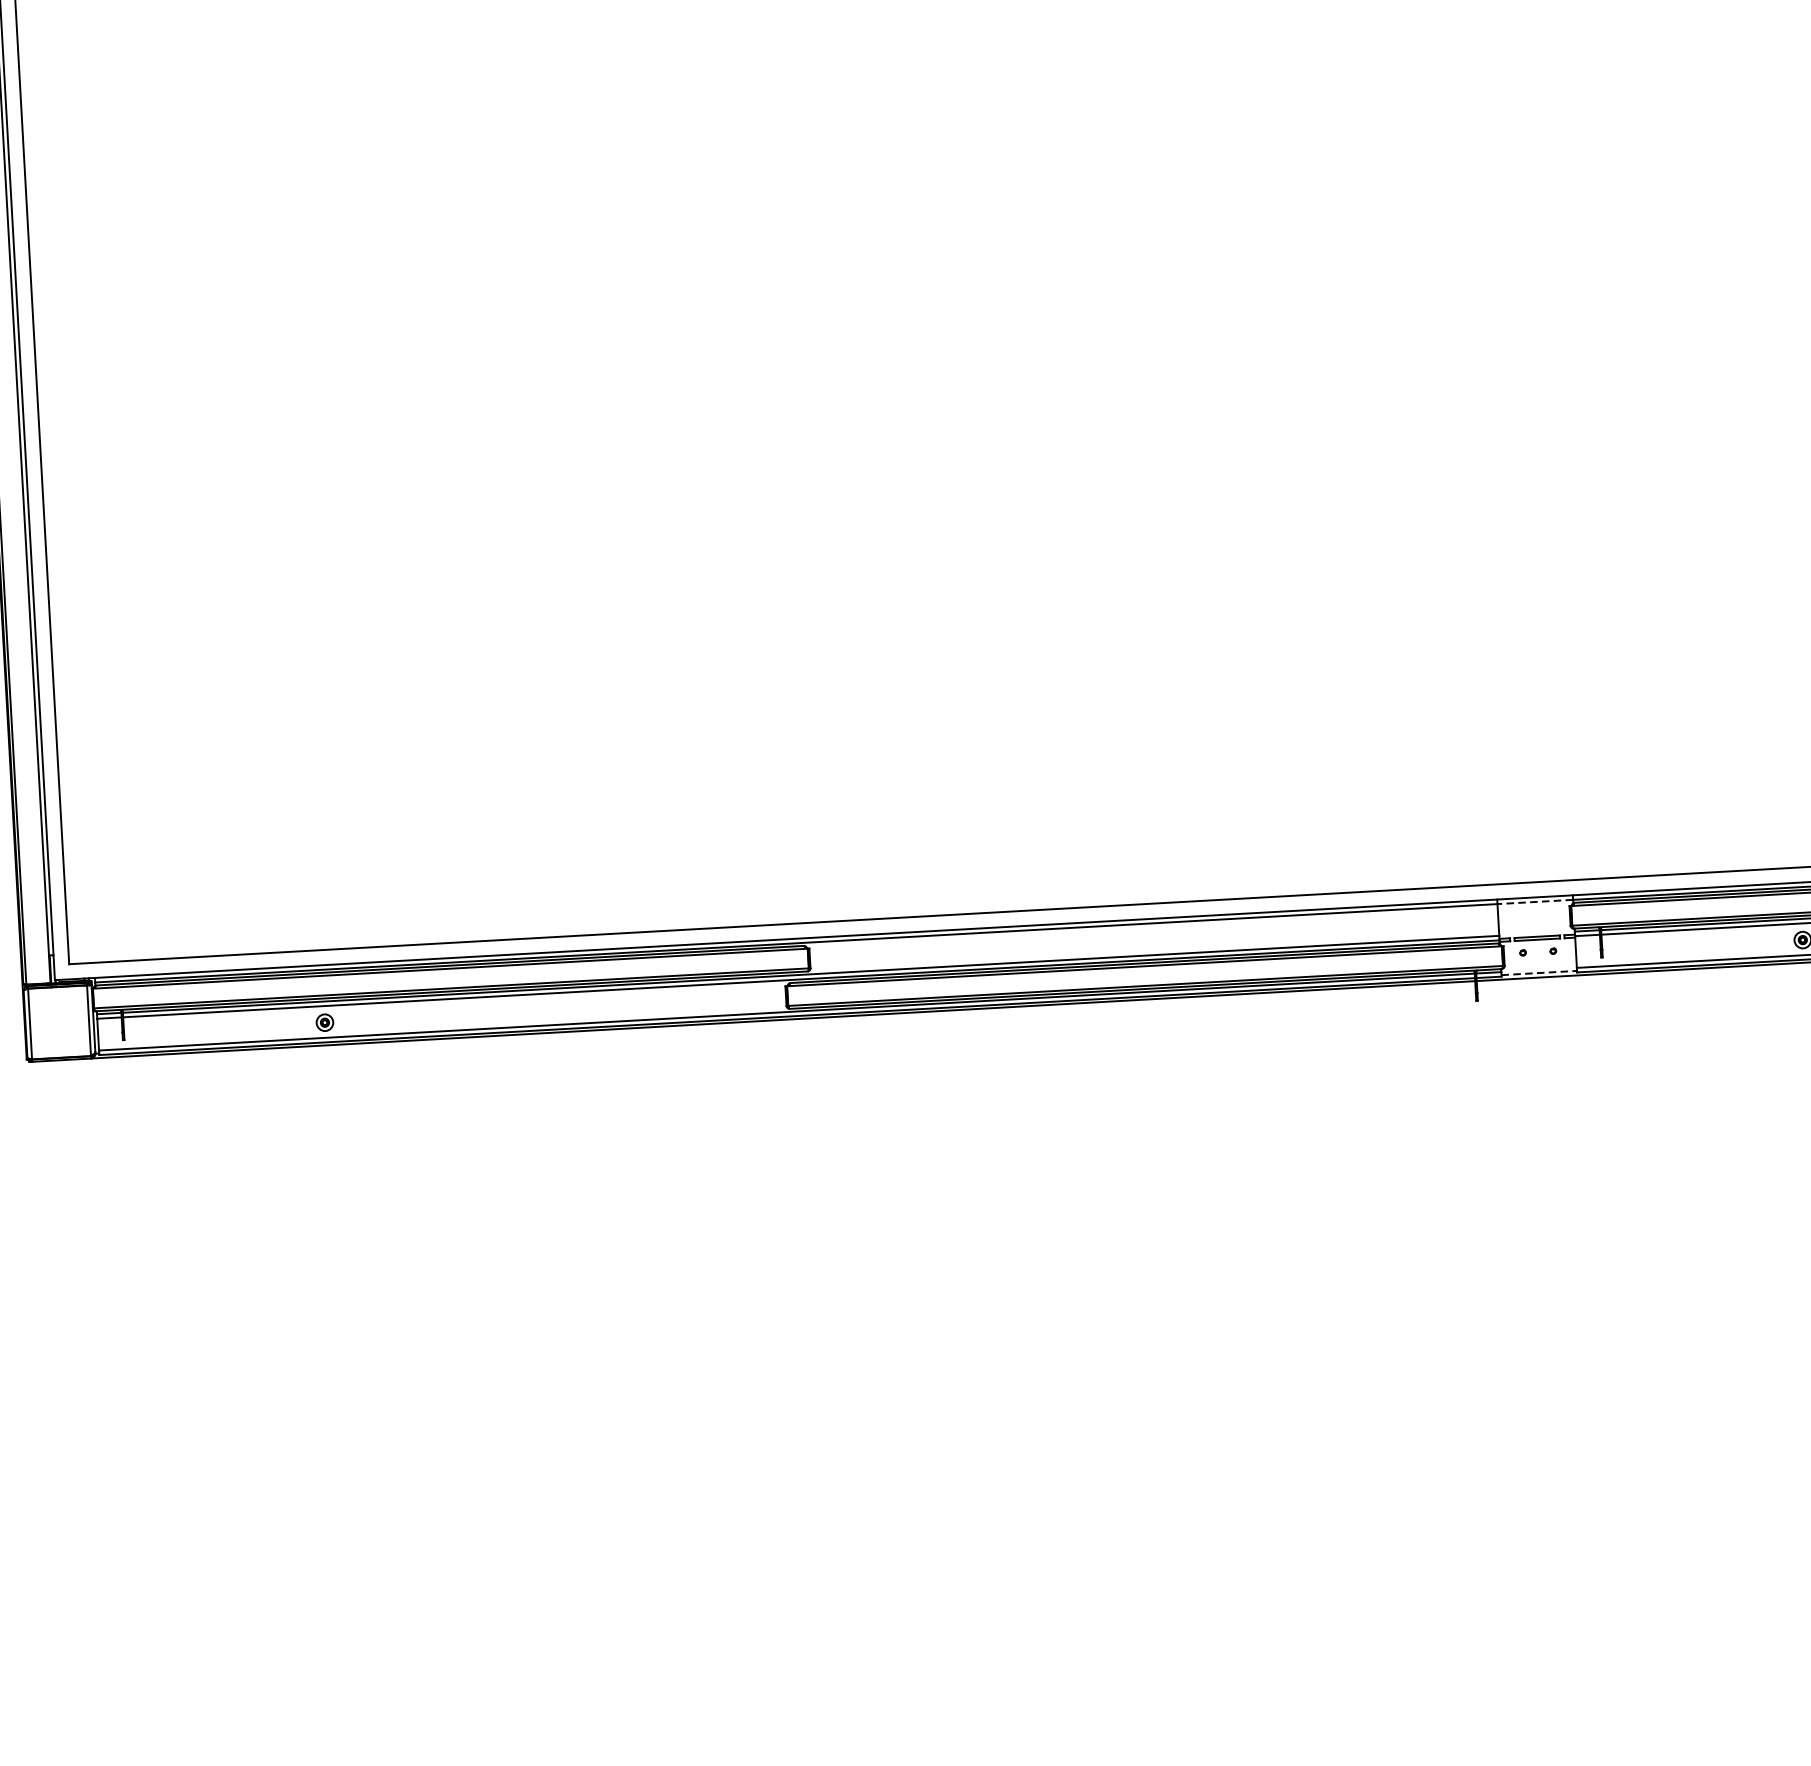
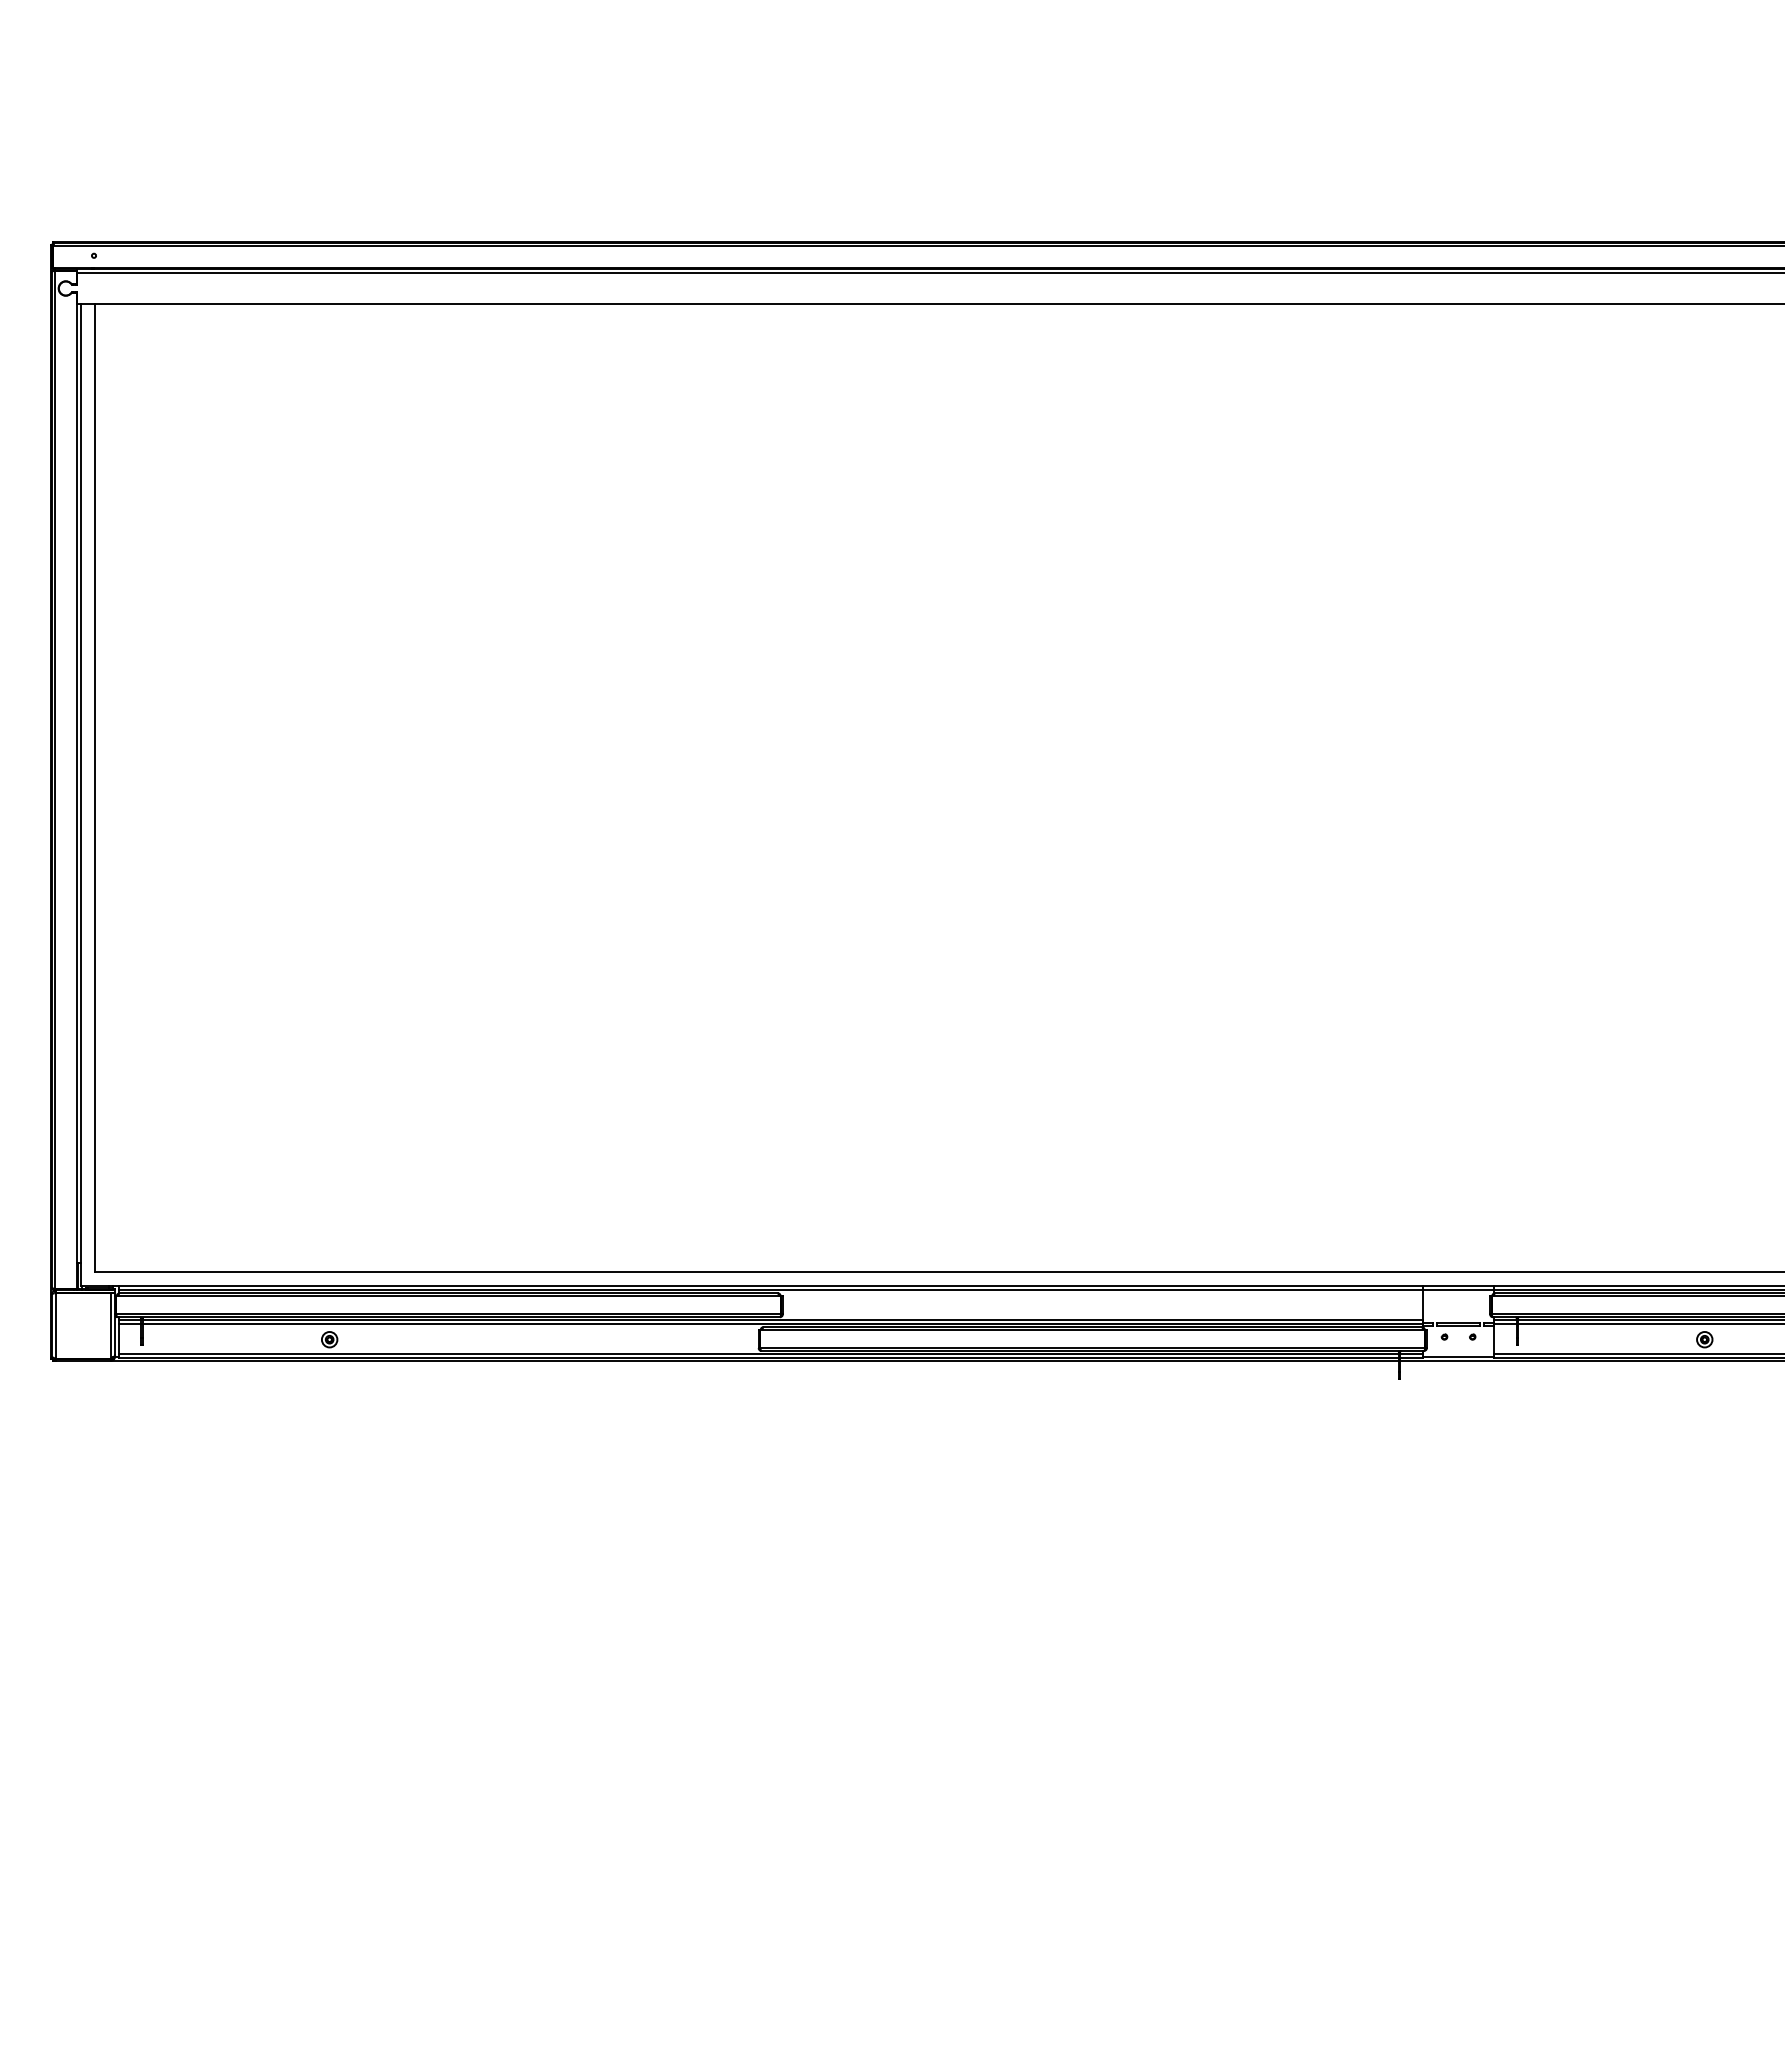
line: (1535, 902) -> (1458, 1290), dashed -> solid
line: (1540, 972) -> (1459, 1356), dashed -> solid

